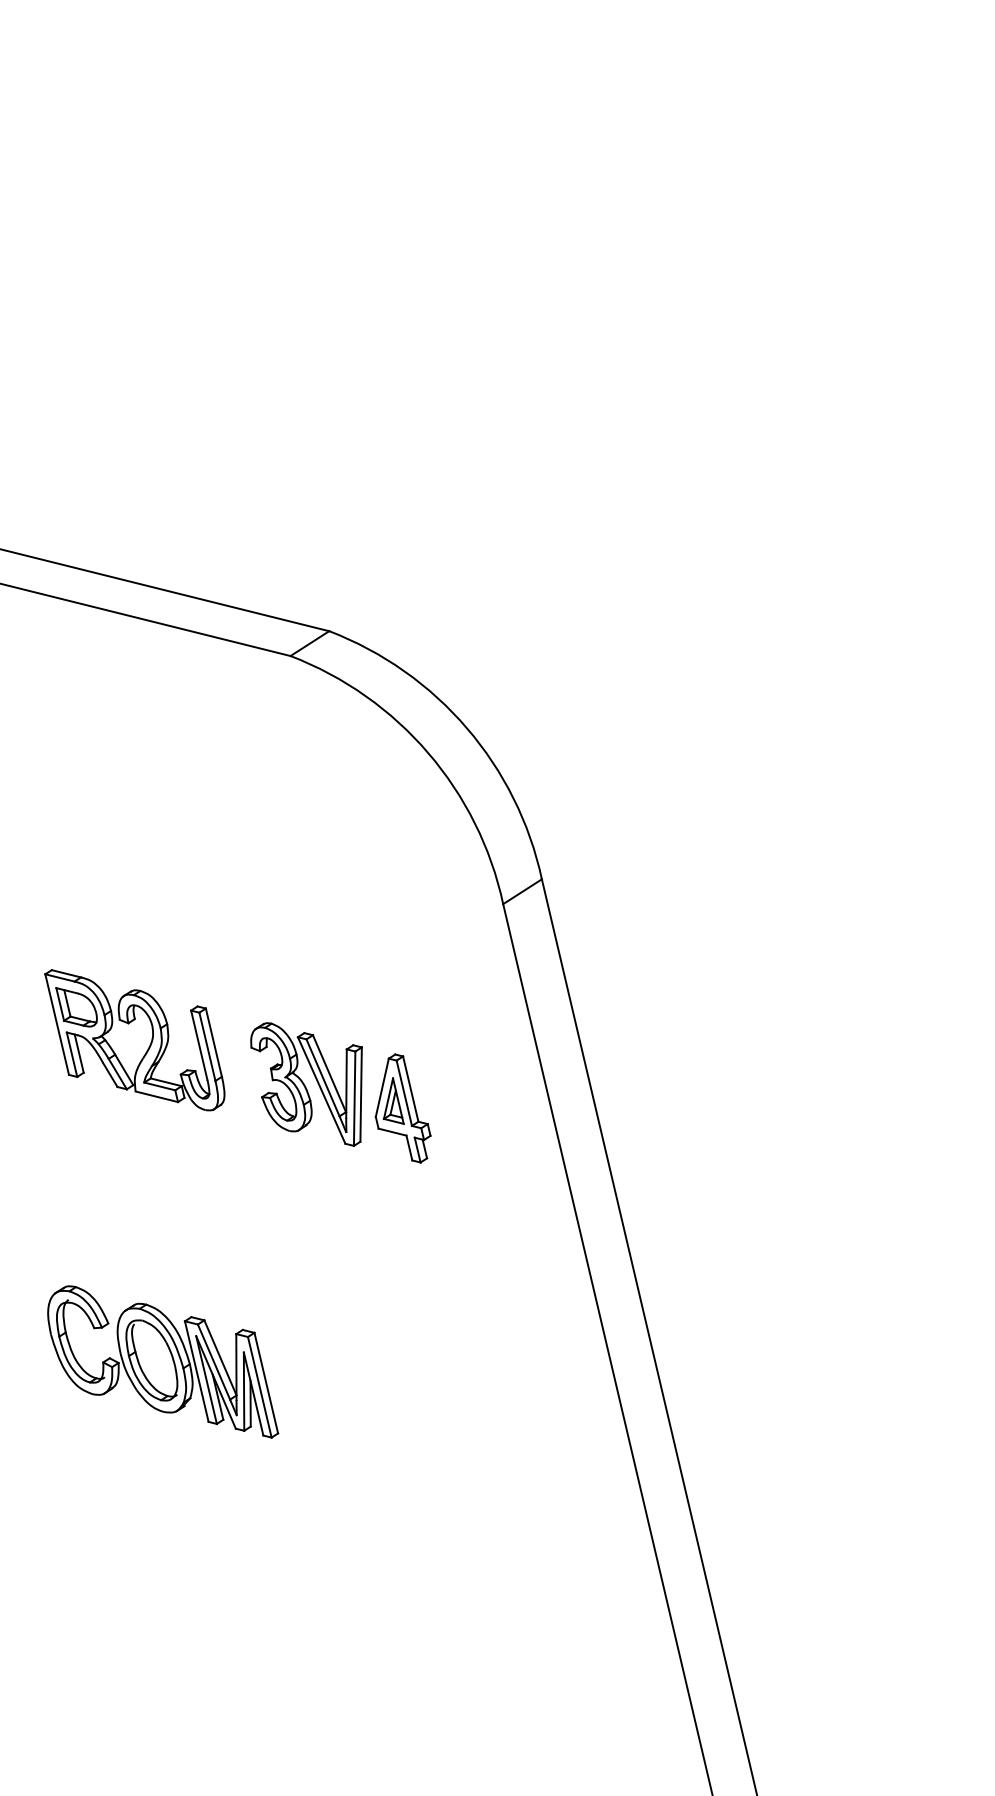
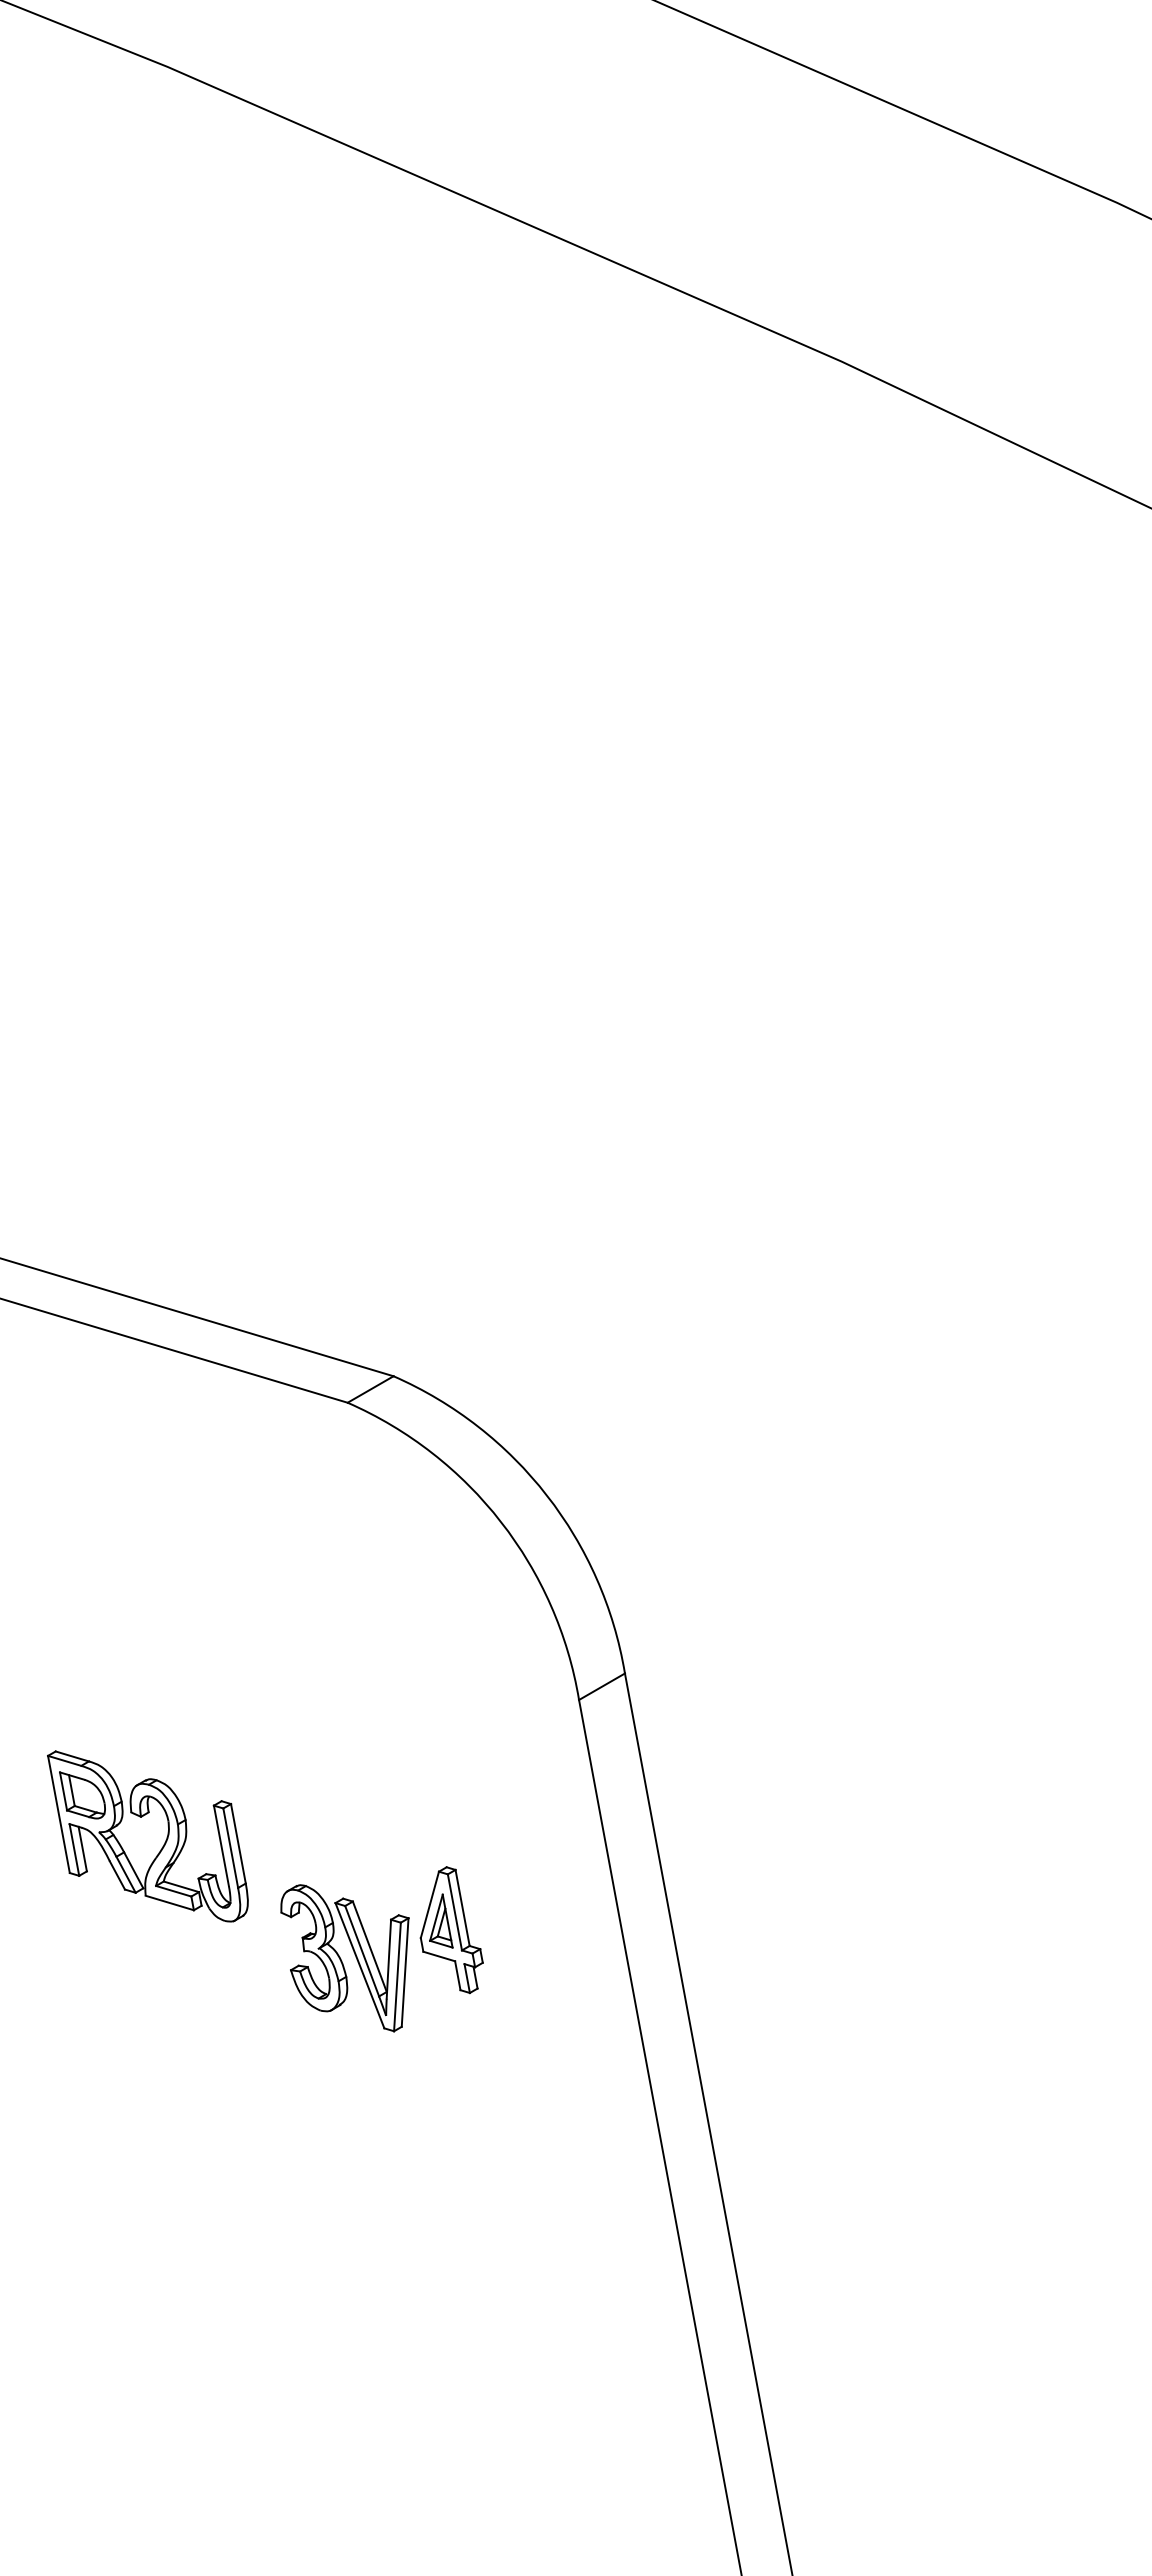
part: (308, 1084) -> (344, 1958), moved
part: (162, 1361) -> (161, 2208), removed

